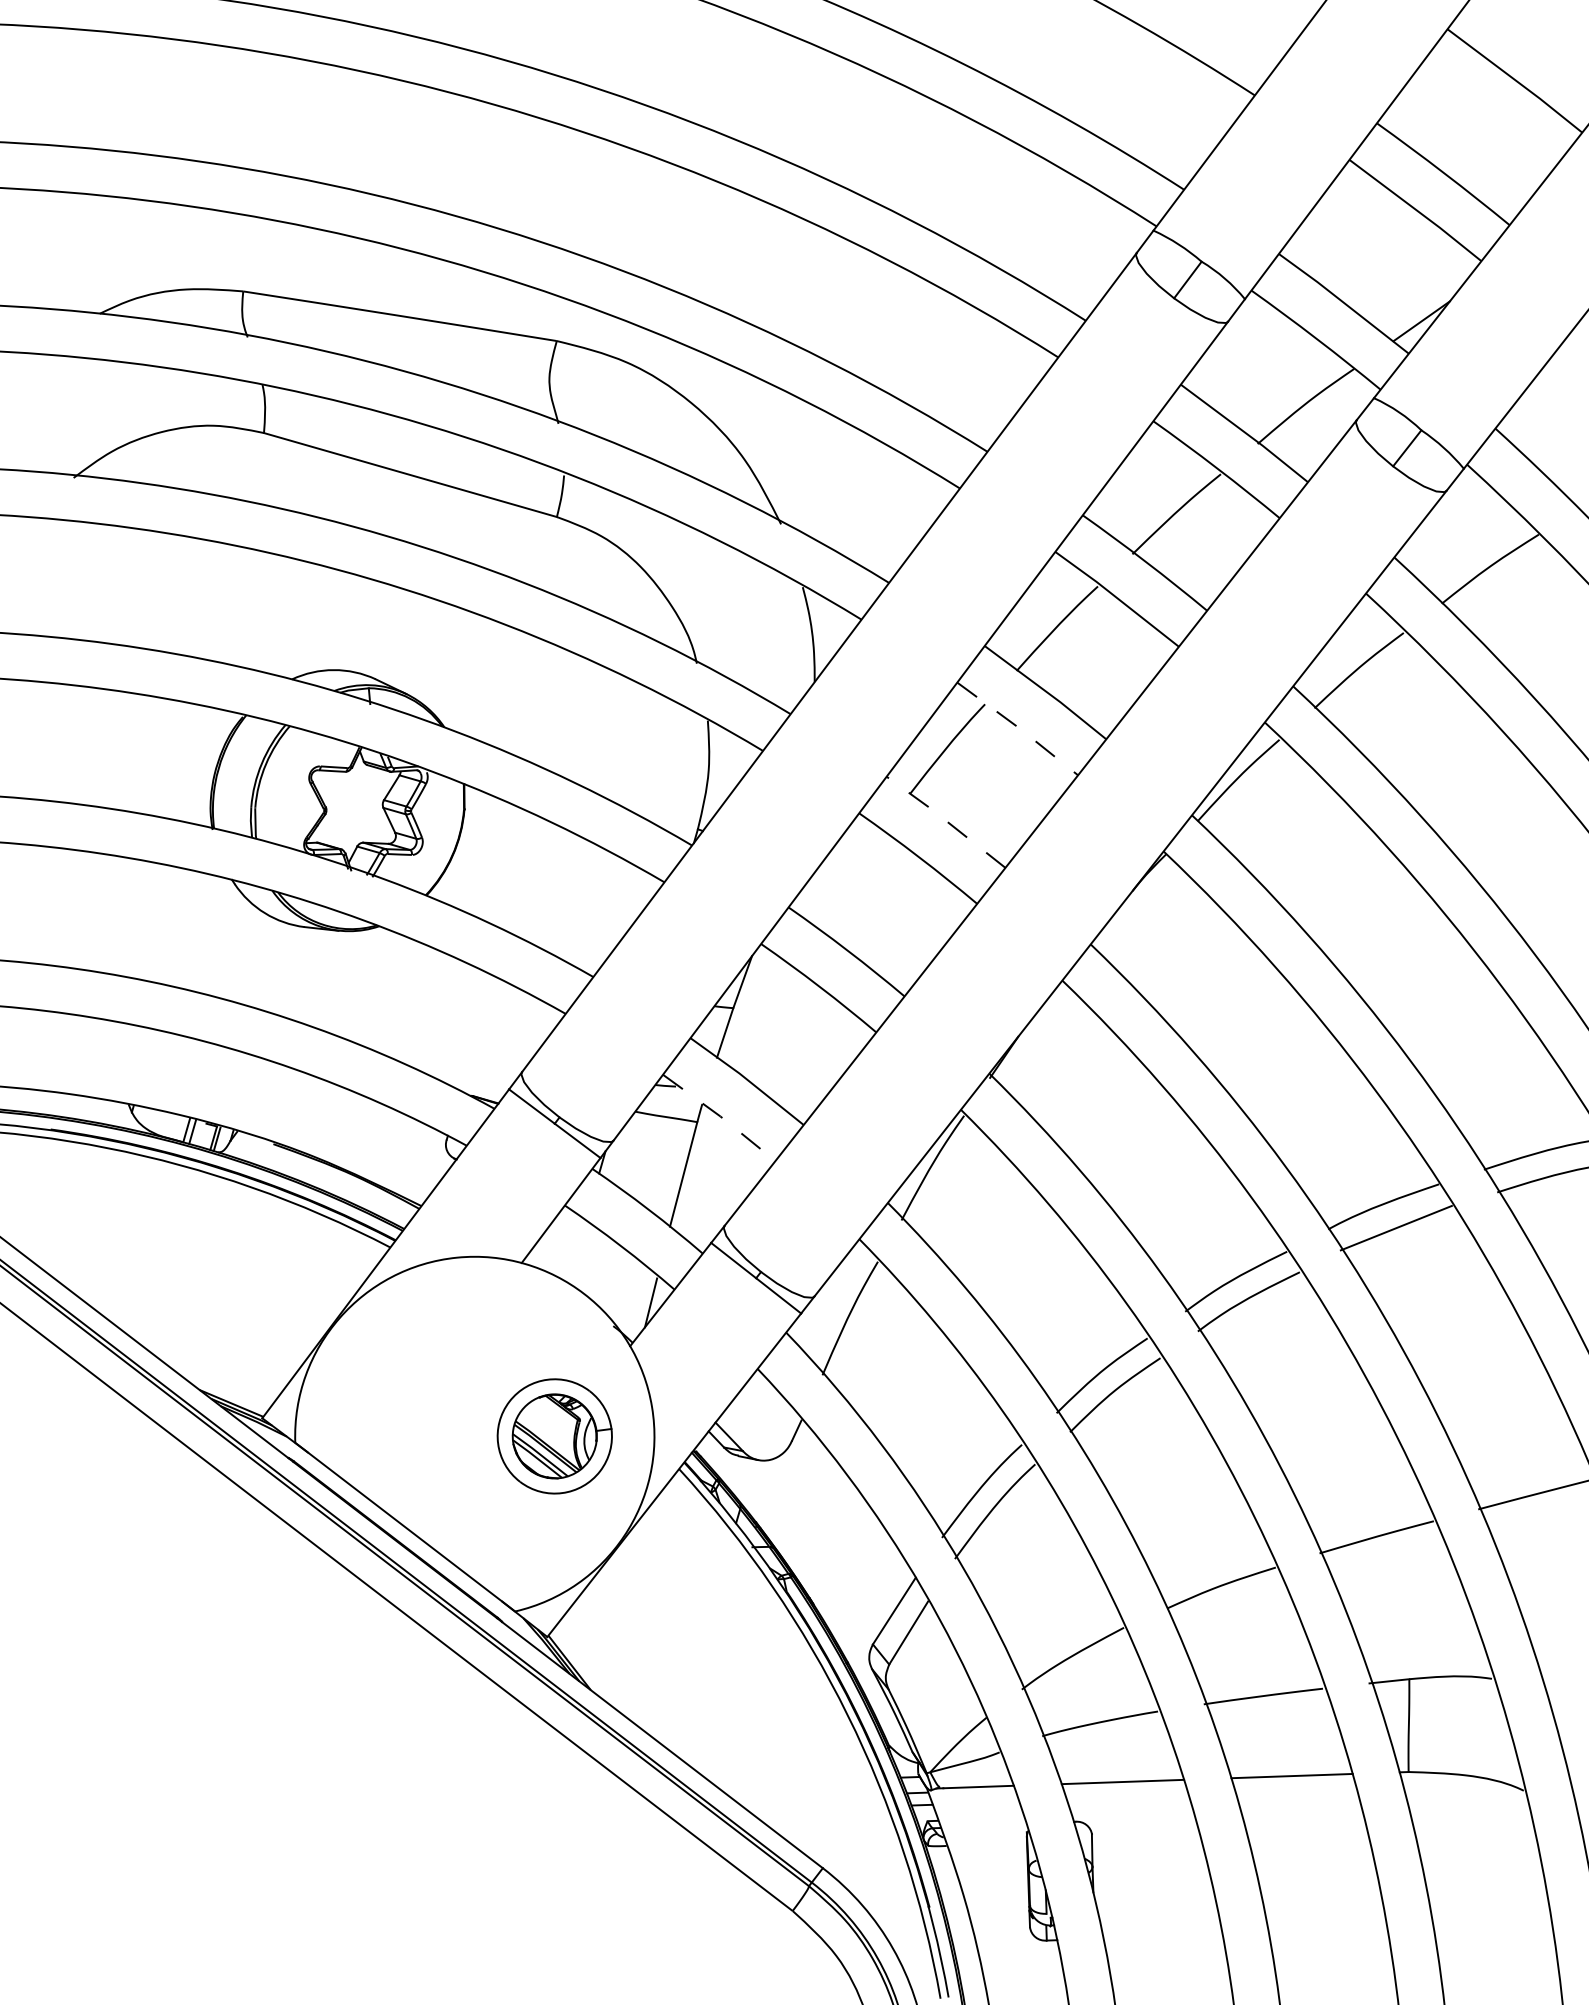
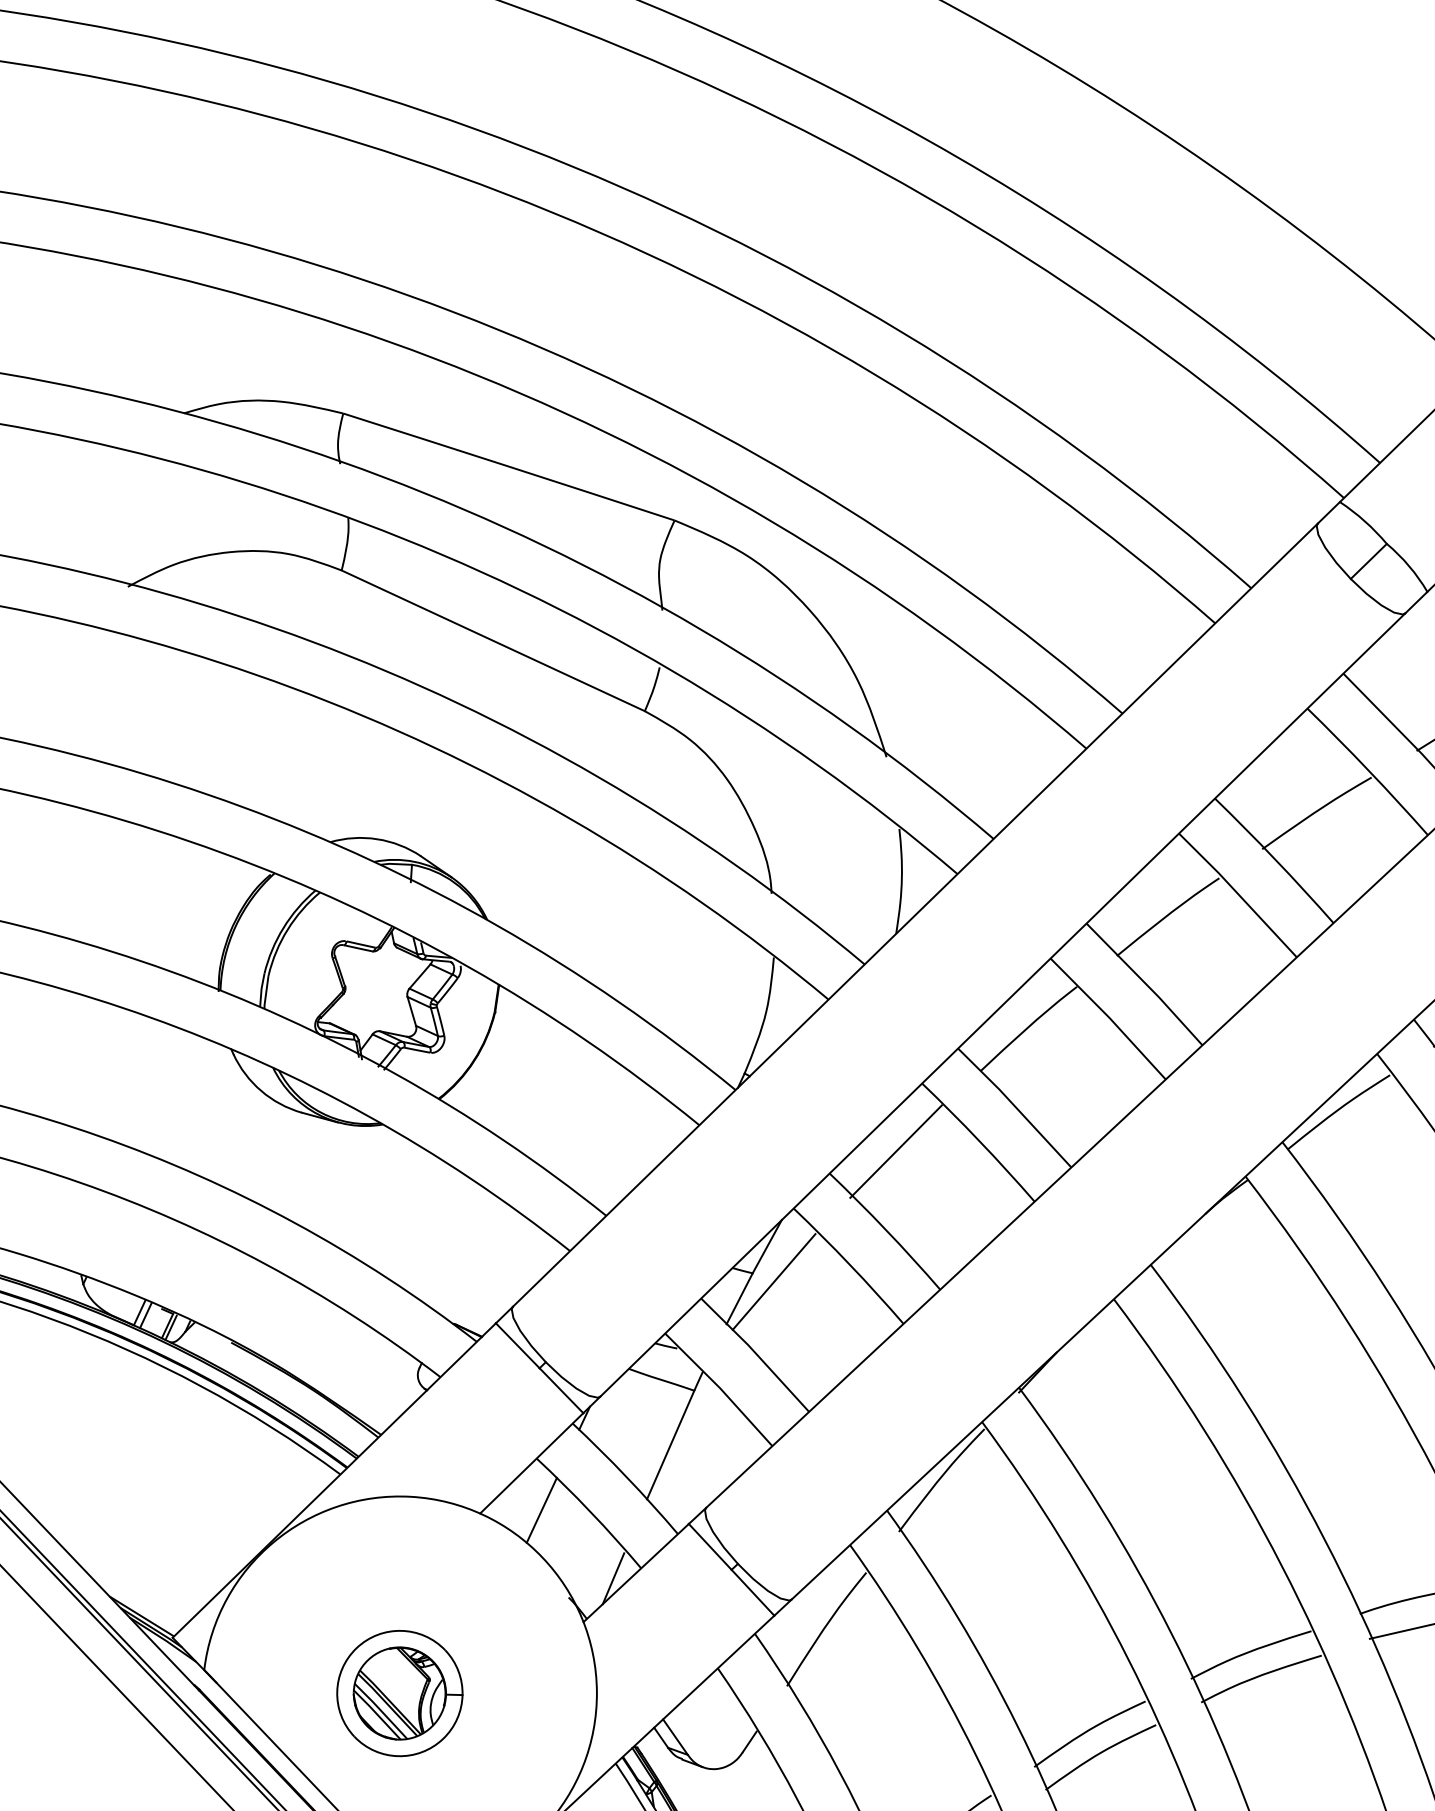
line: (1018, 727) -> (1109, 1017), dashed -> solid
line: (945, 820) -> (1014, 1105), dashed -> solid
line: (845, 878) -> (896, 1151), added
line: (753, 1012) -> (773, 1281), added
line: (720, 1116) -> (720, 1388), dashed -> solid
line: (576, 1251) -> (541, 1510), added
part: (554, 1436) -> (399, 1693), moved

